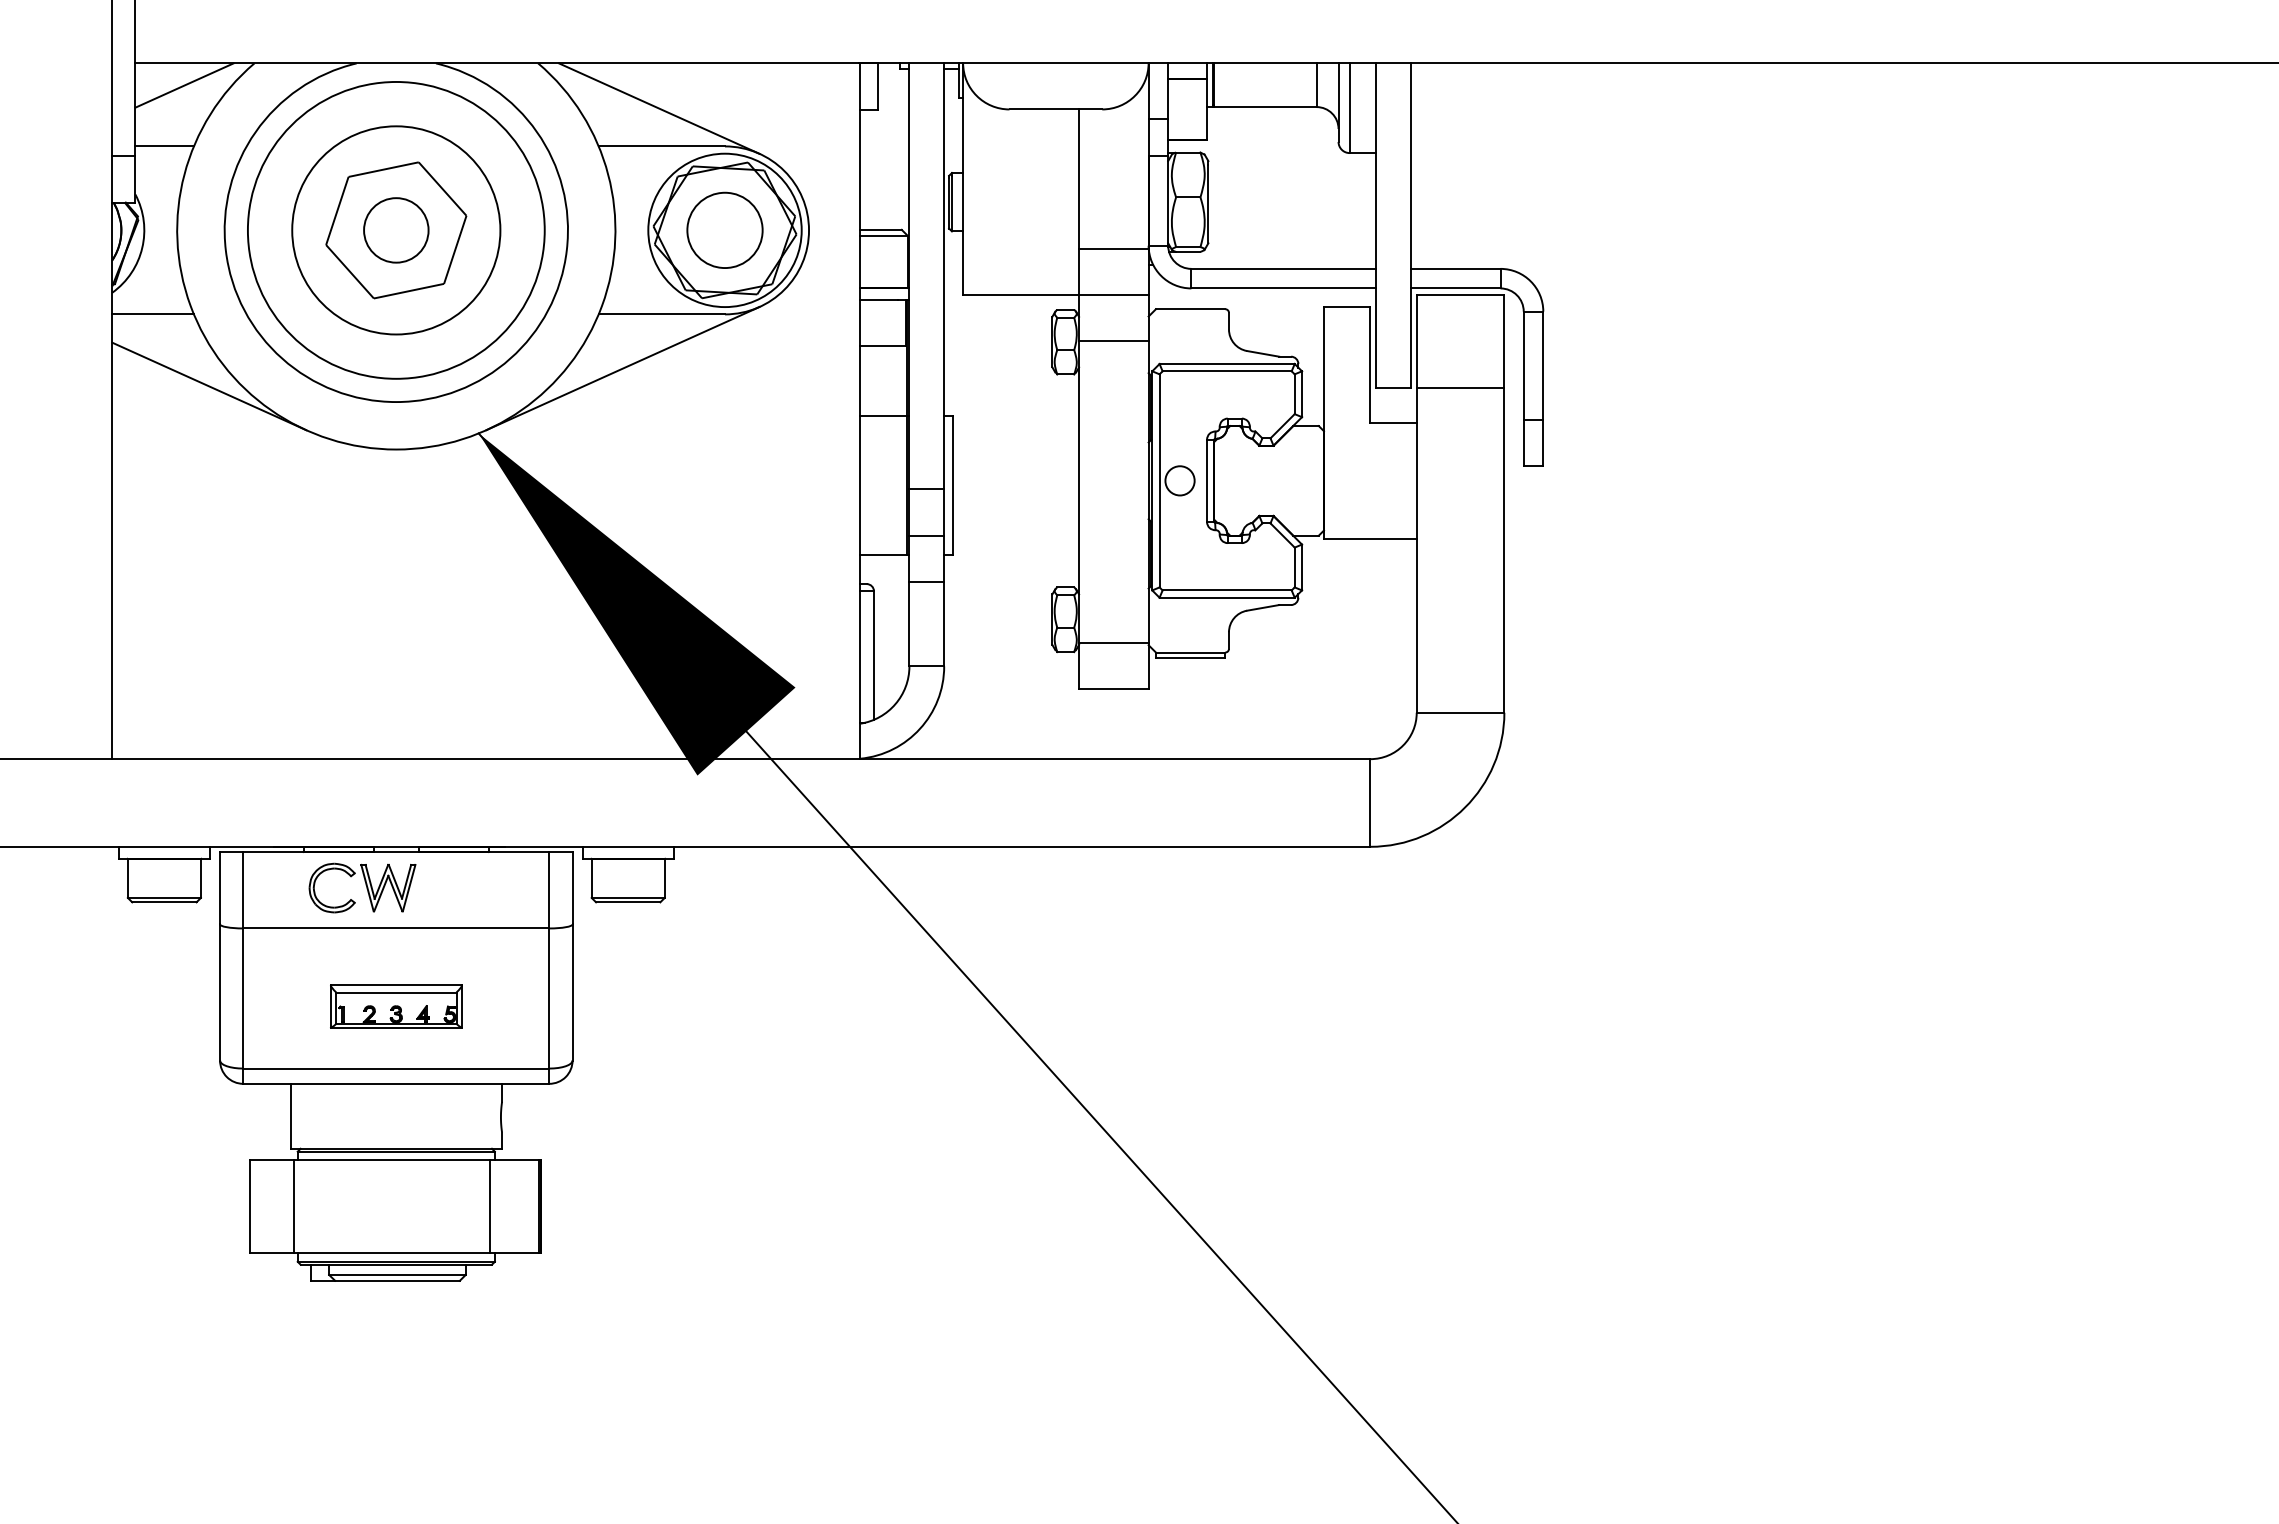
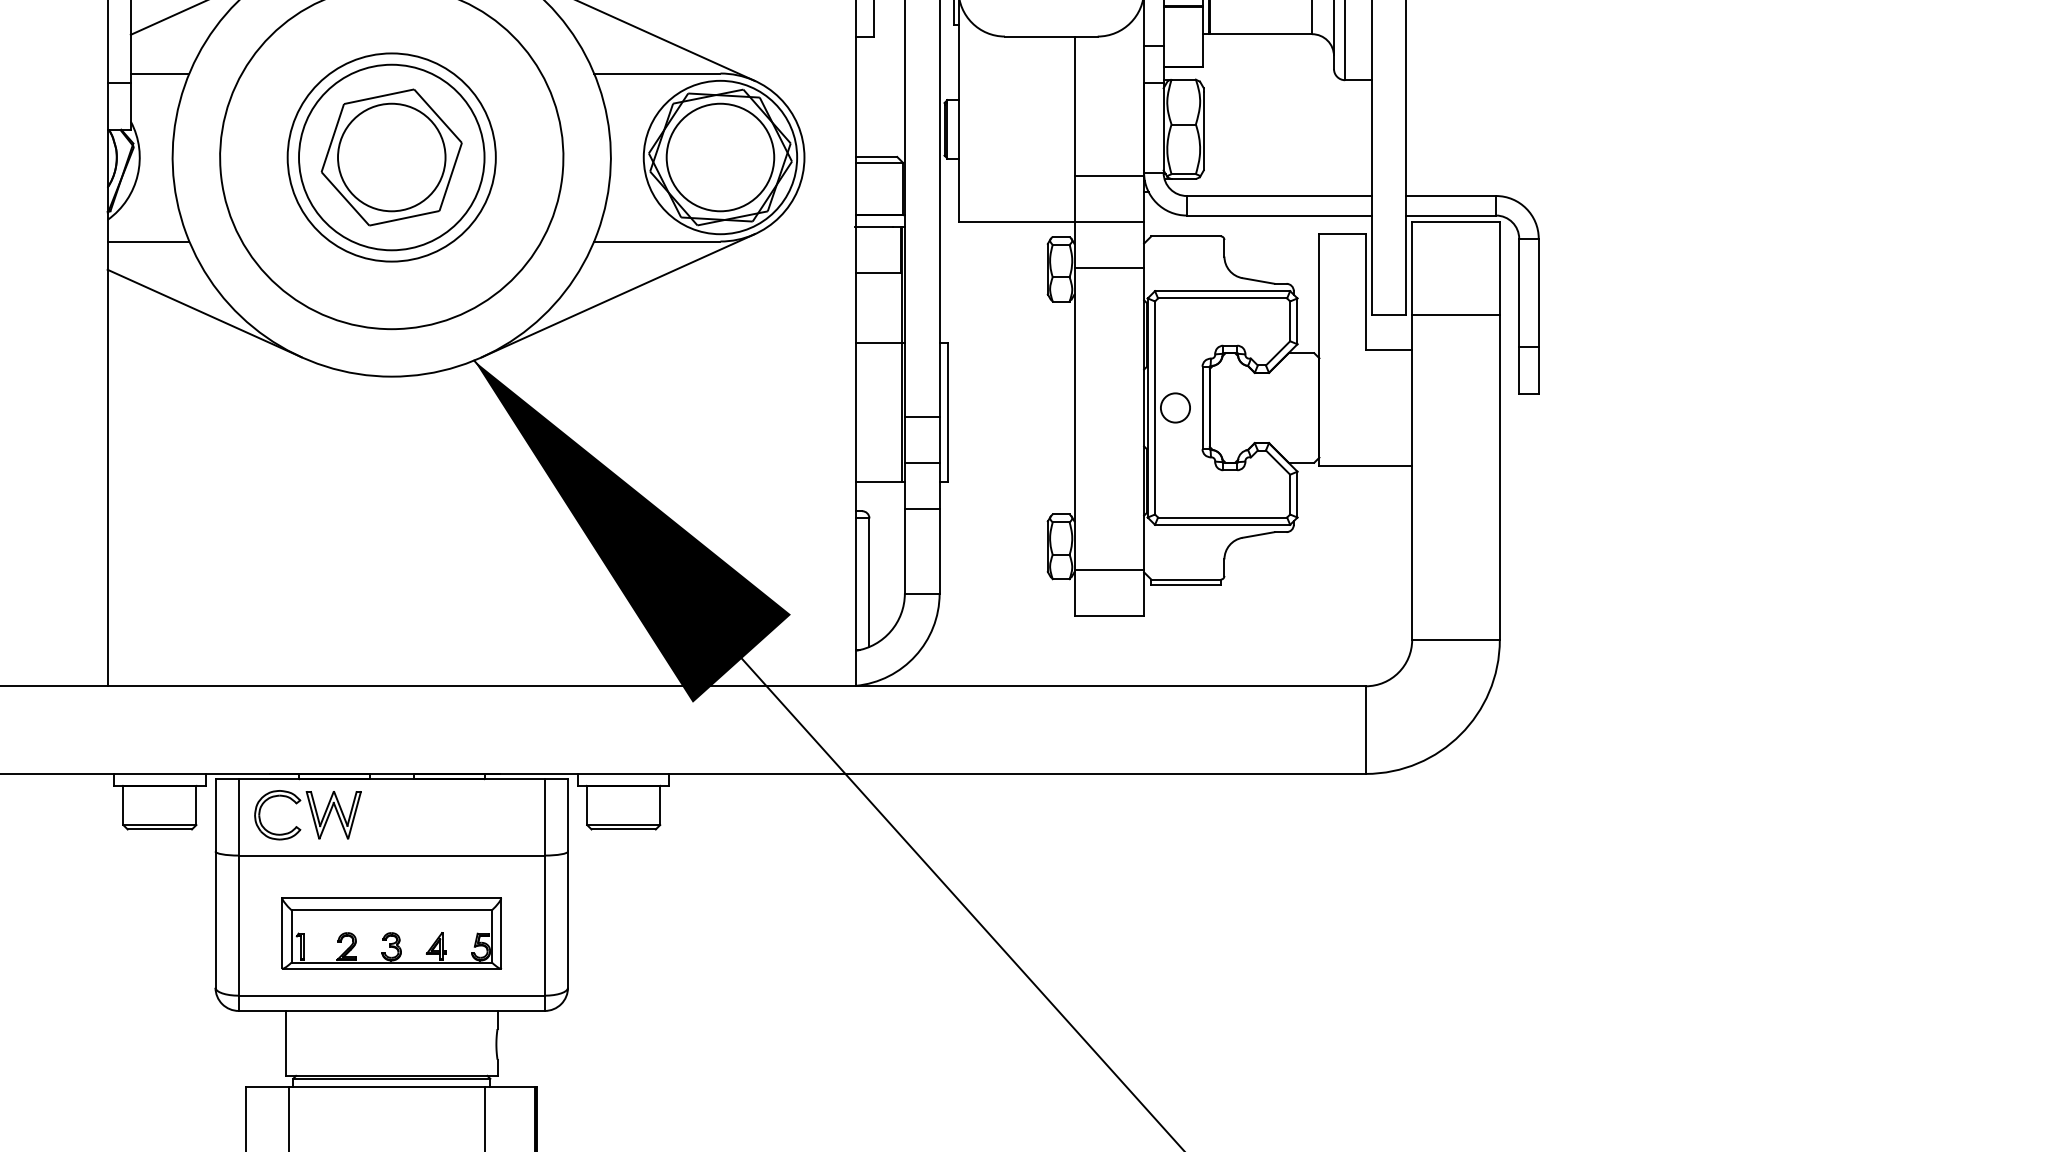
circle: (396, 230) -> (391, 157), size x0.62
circle: (396, 230) -> (391, 157), size x1.67
circle: (724, 230) -> (719, 157), size x1.43
part: (362, 887) -> (307, 814), moved
part: (396, 1006) -> (391, 933), size x1.67

